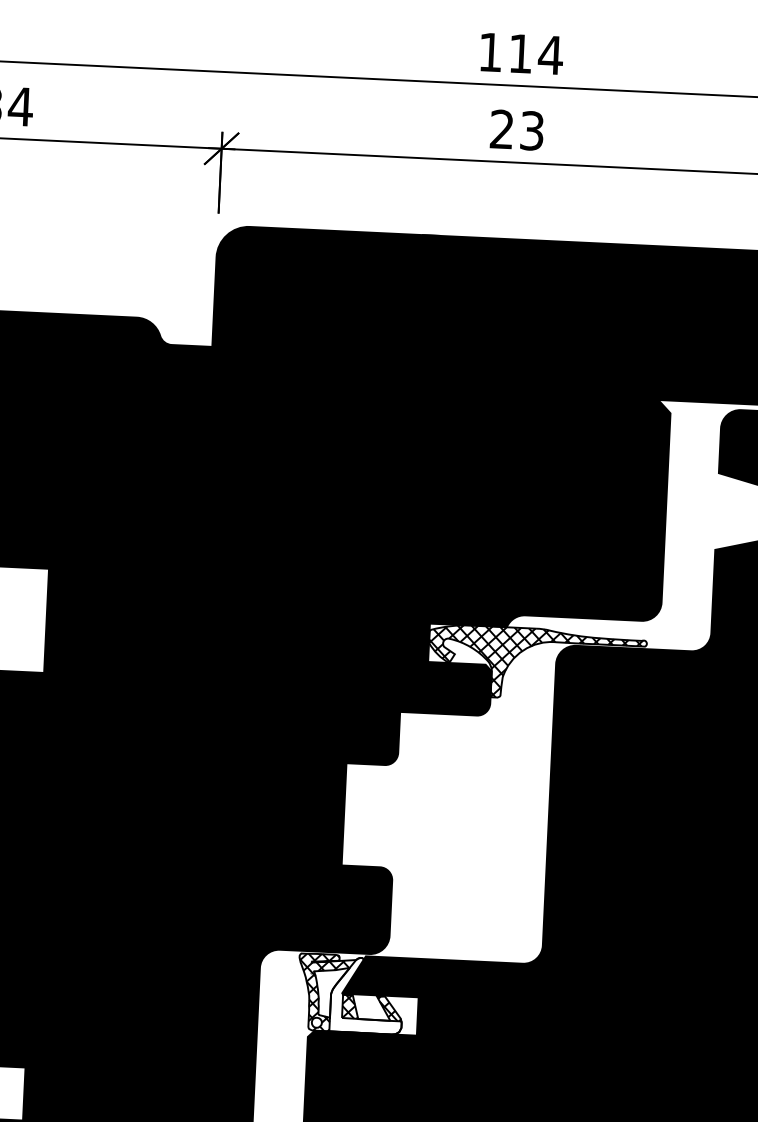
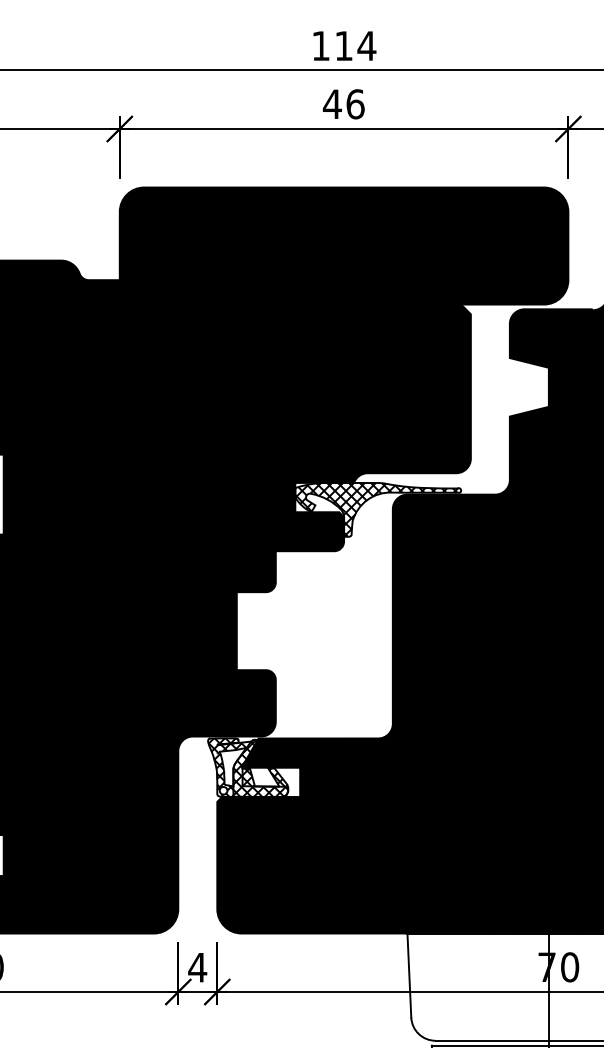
text: (516, 130) -> (343, 104), 23 -> 46
hatch: (366, 995) -> (260, 768), added

